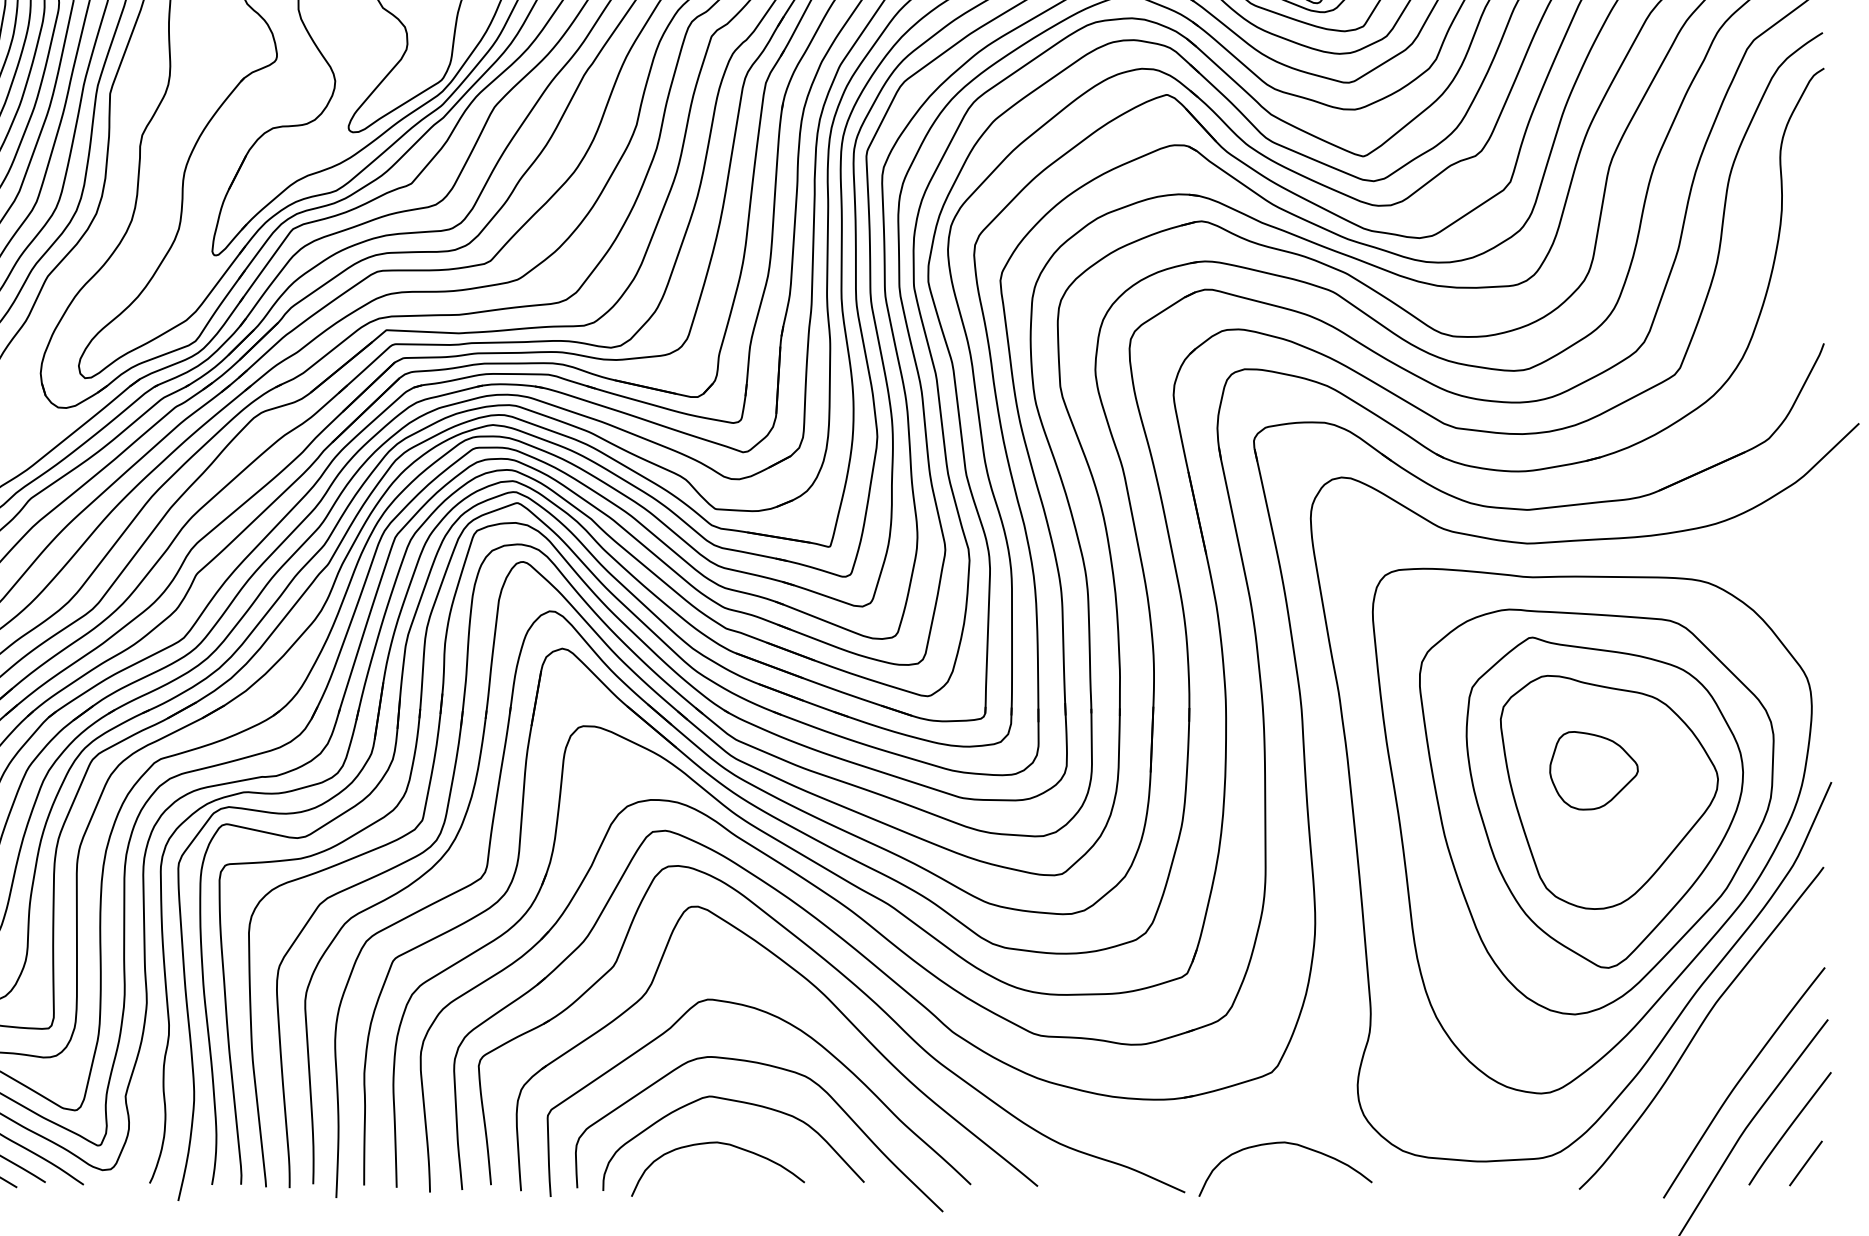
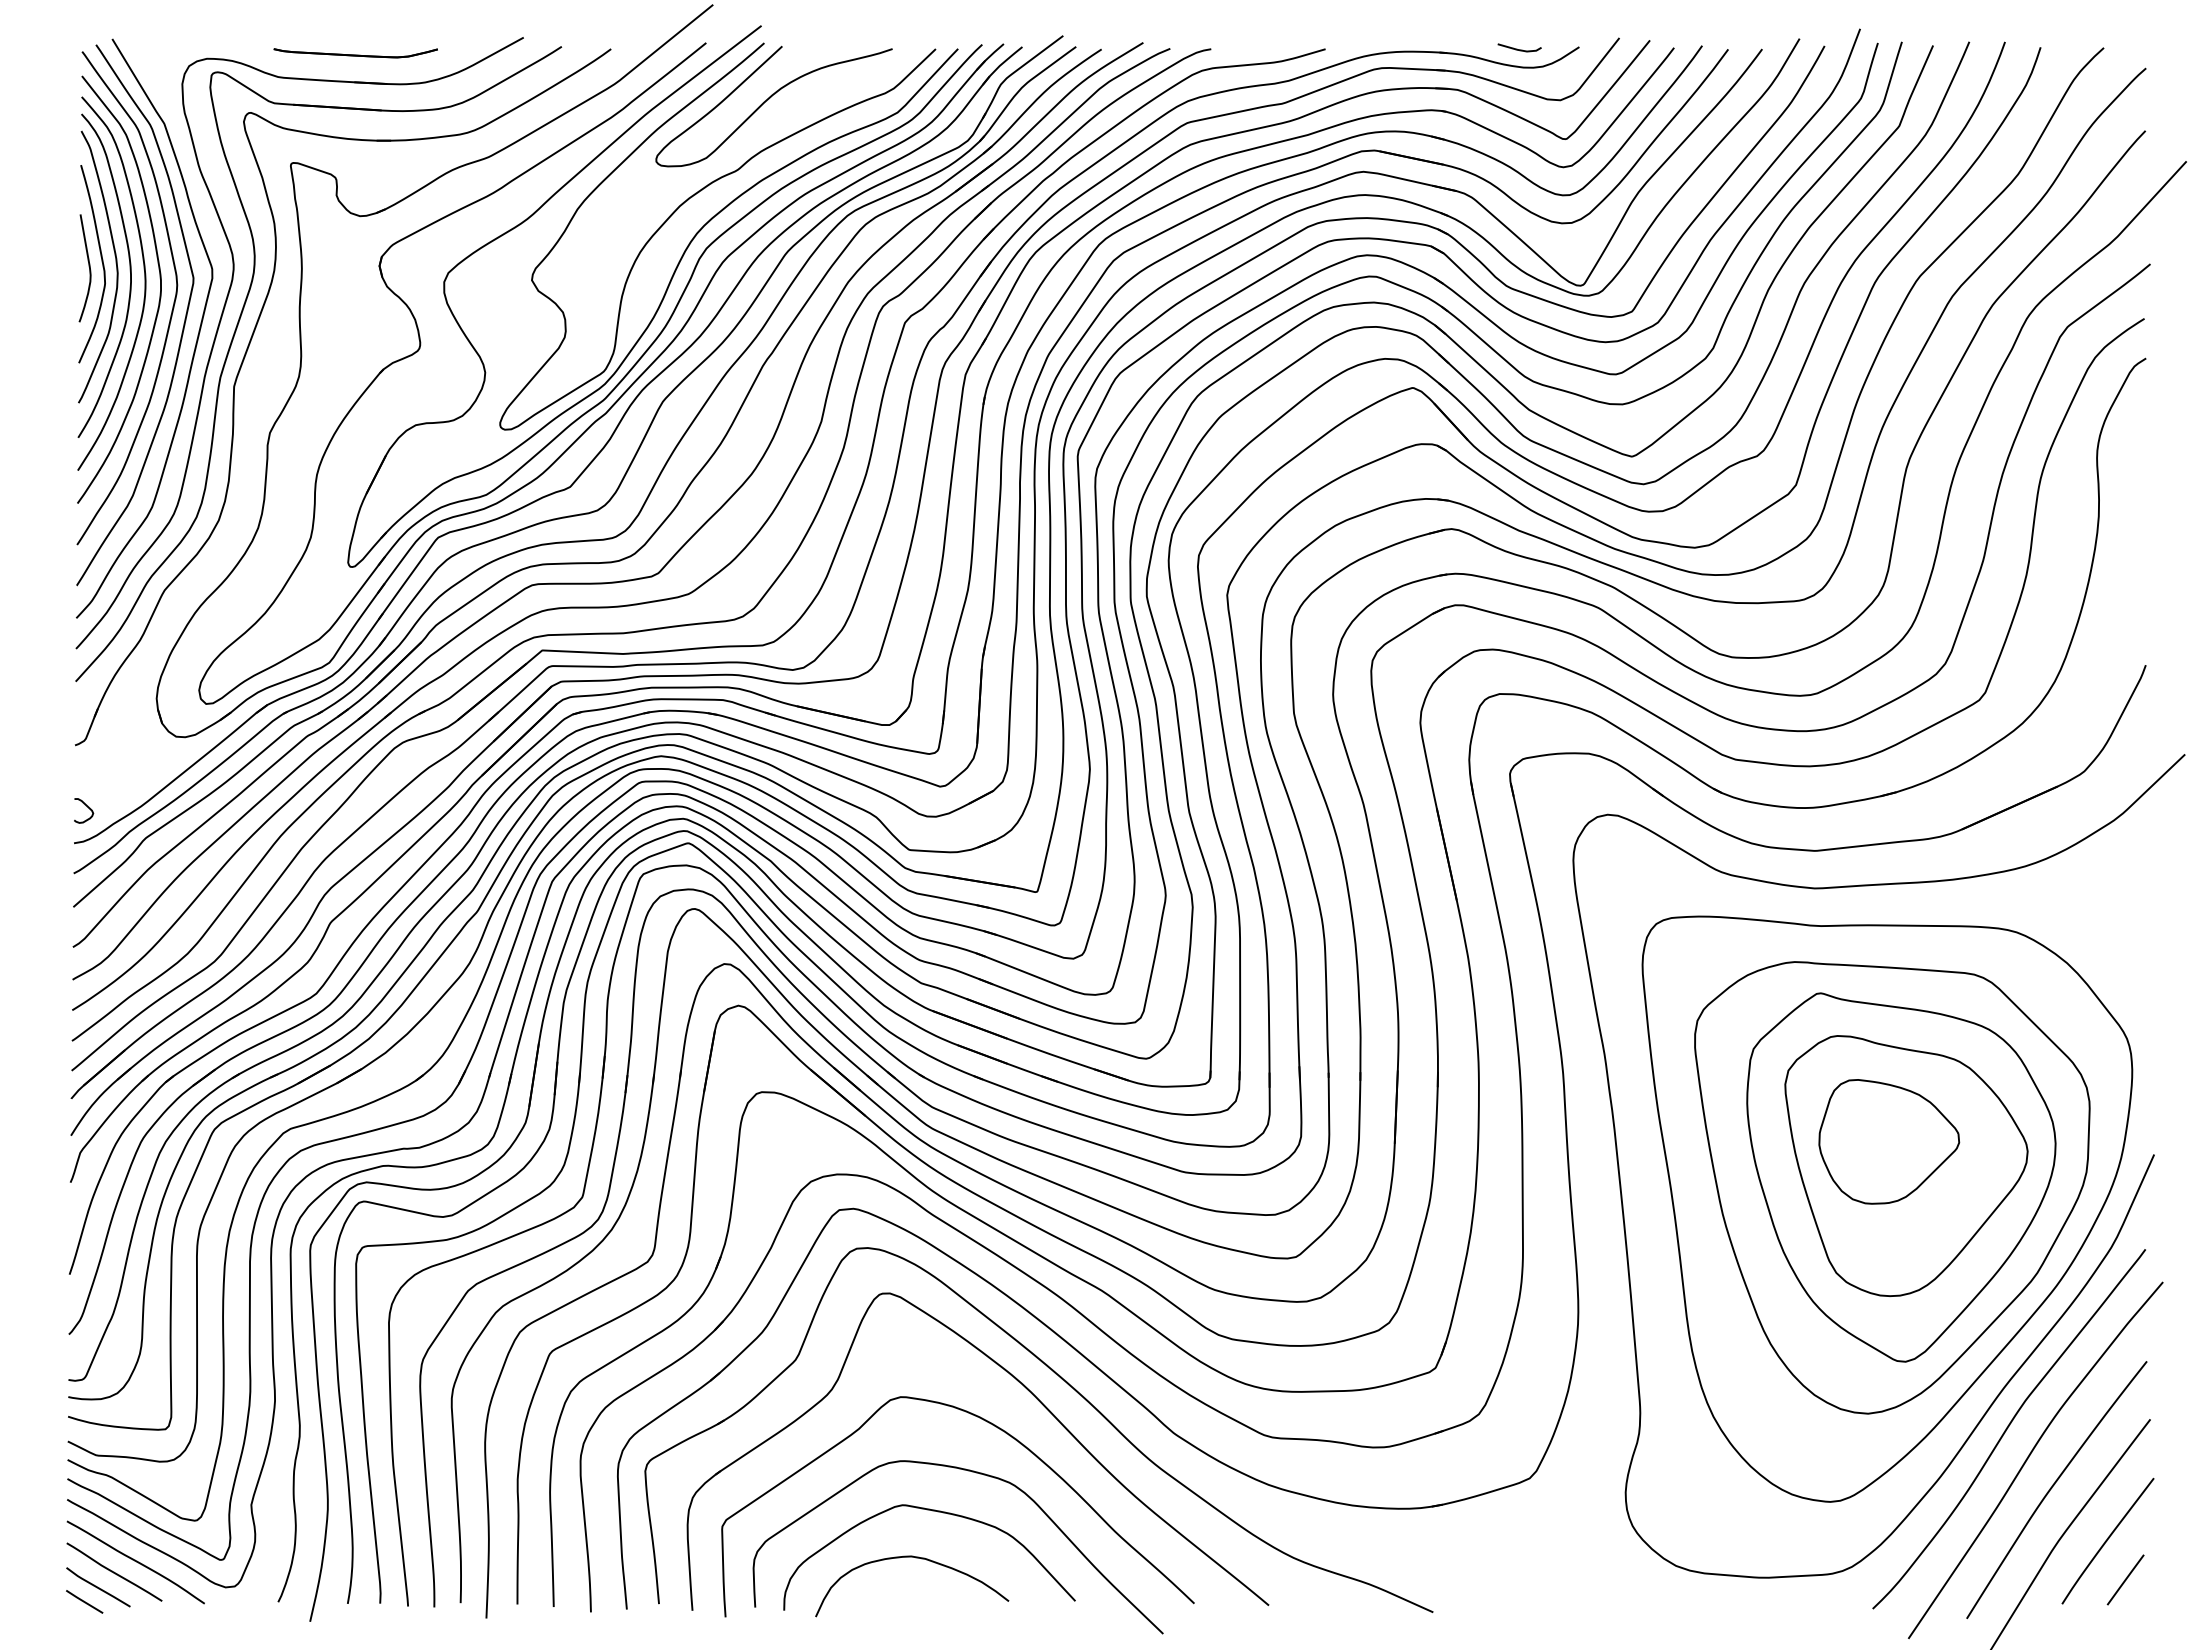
part: (1594, 770) -> (1889, 1141), size x1.43
curve: (1719, 1053) -> (2029, 1457), added
curve: (1288, 1144) -> (1548, 1558), removed

